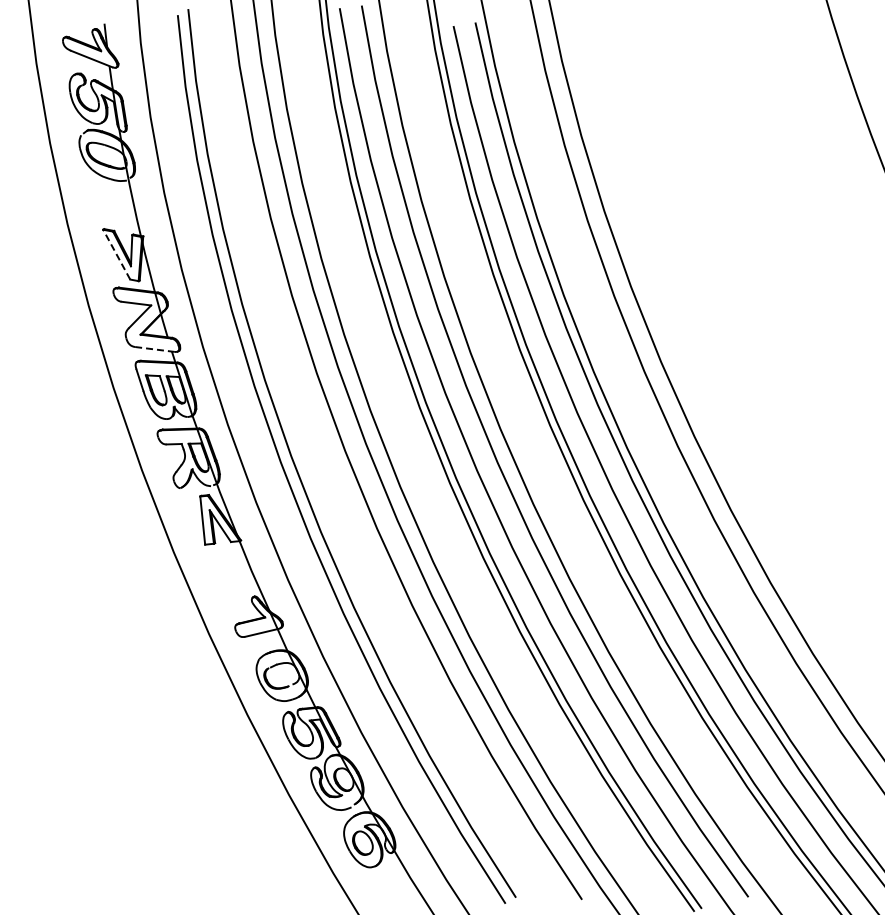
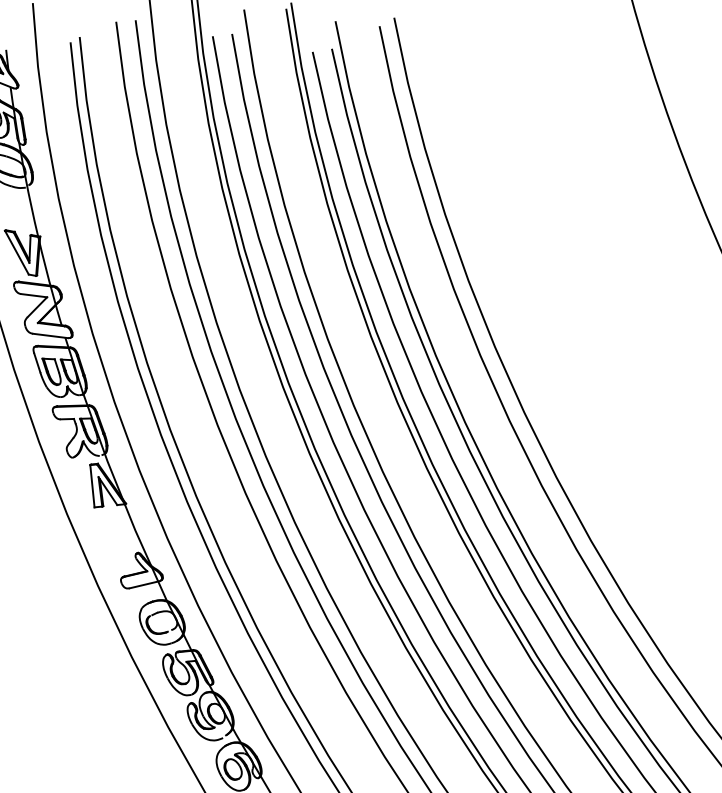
line: (116, 254) -> (16, 252), dashed -> solid
line: (155, 349) -> (50, 335), dashed -> solid

